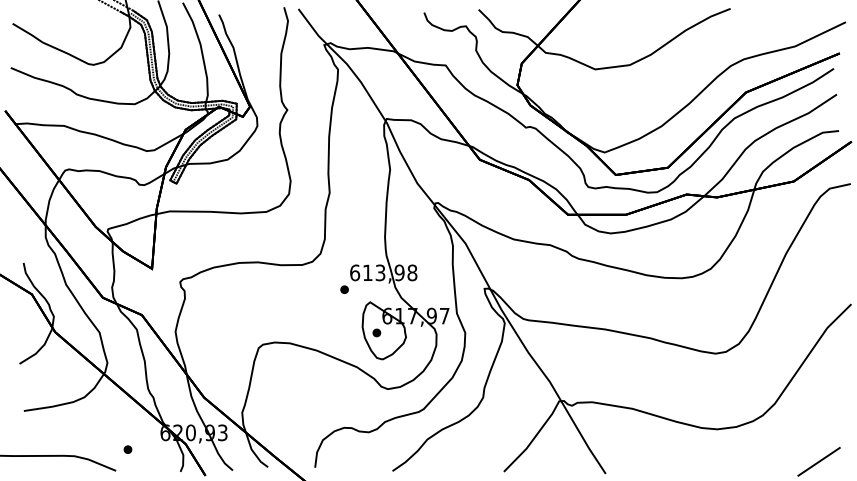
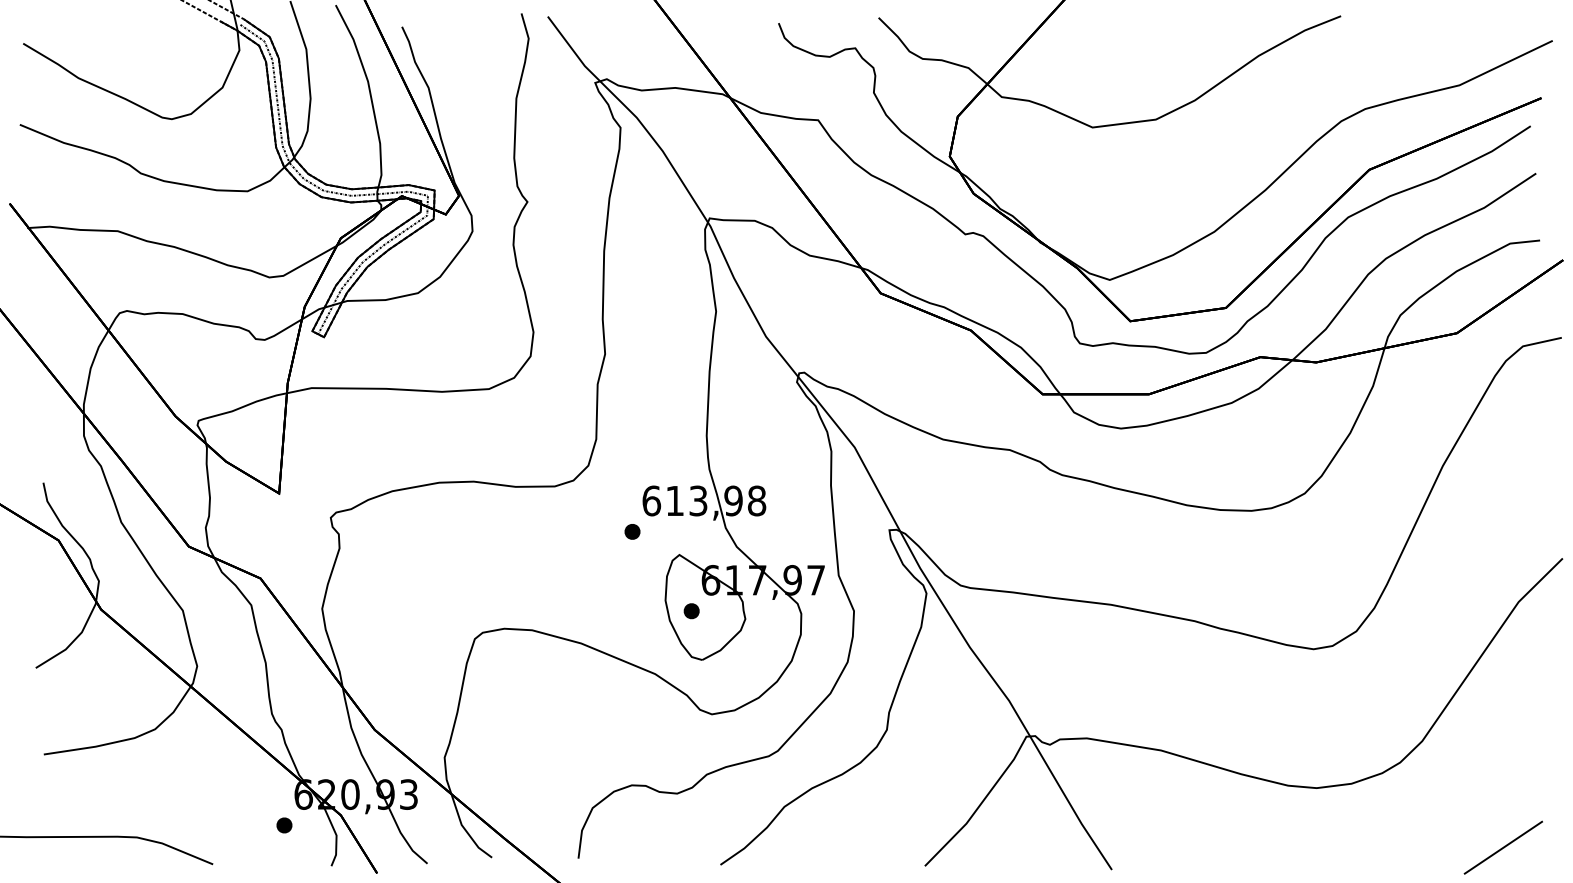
part: (127, 449) -> (283, 825), moved

